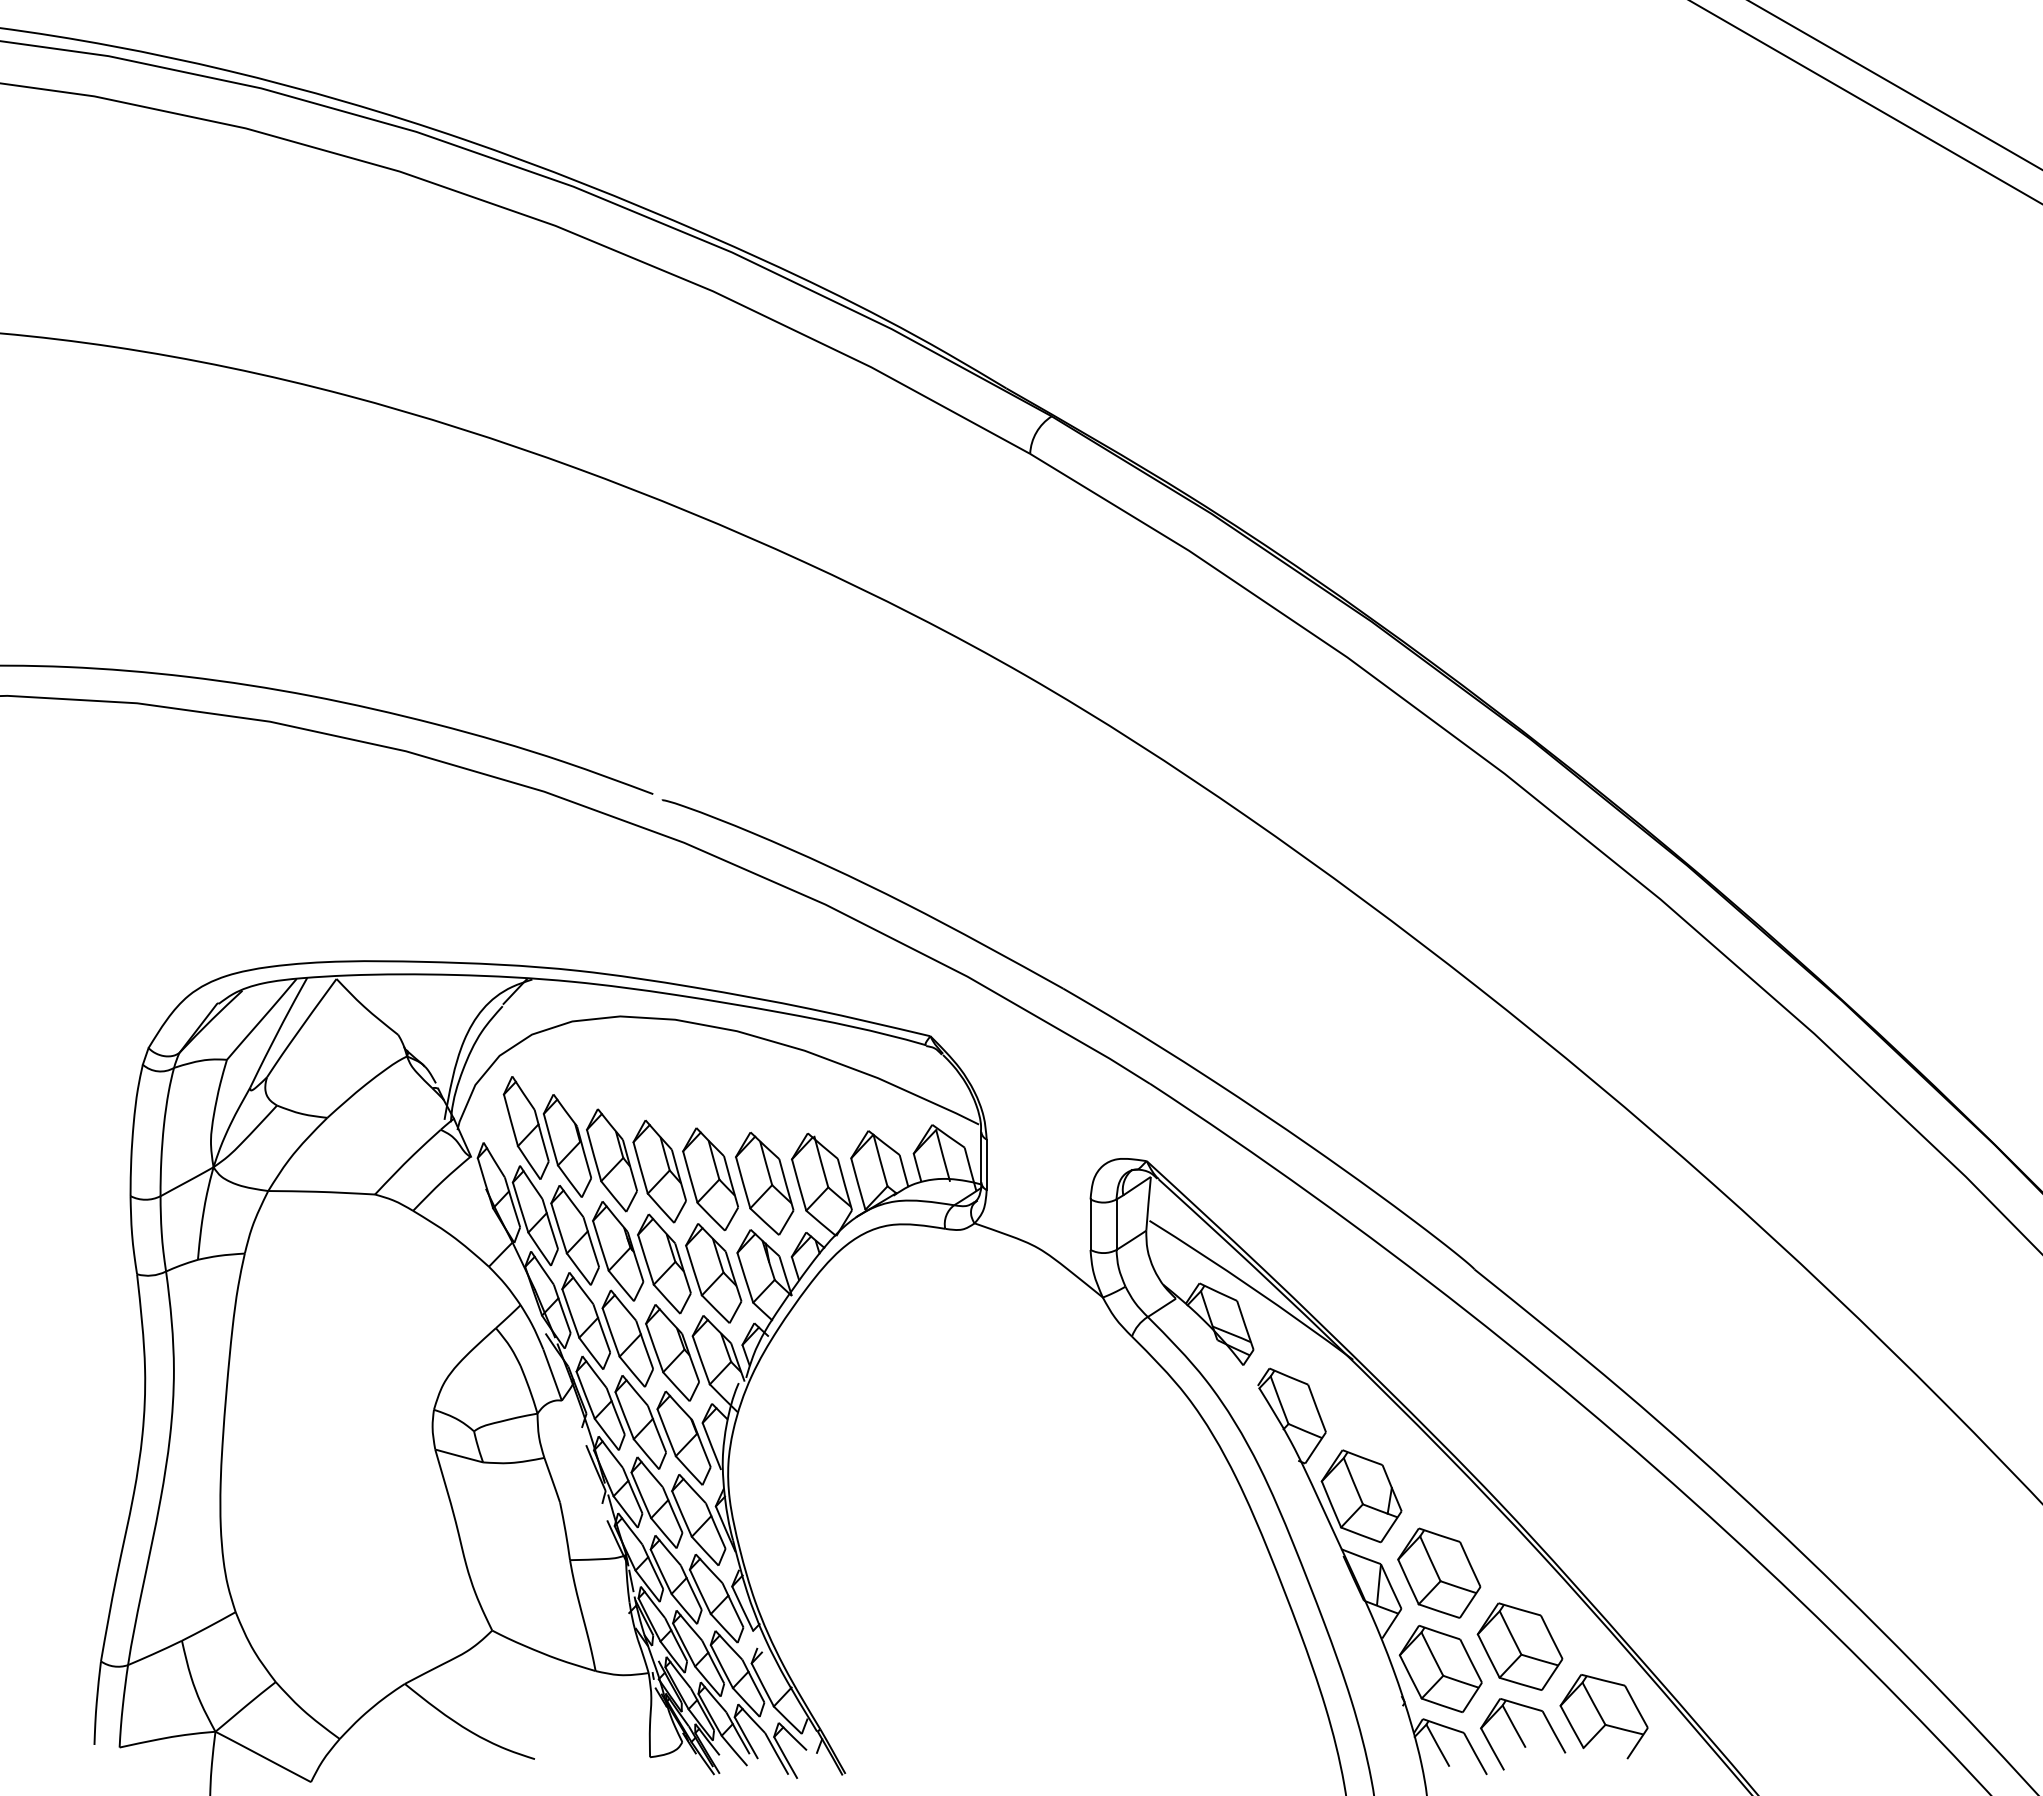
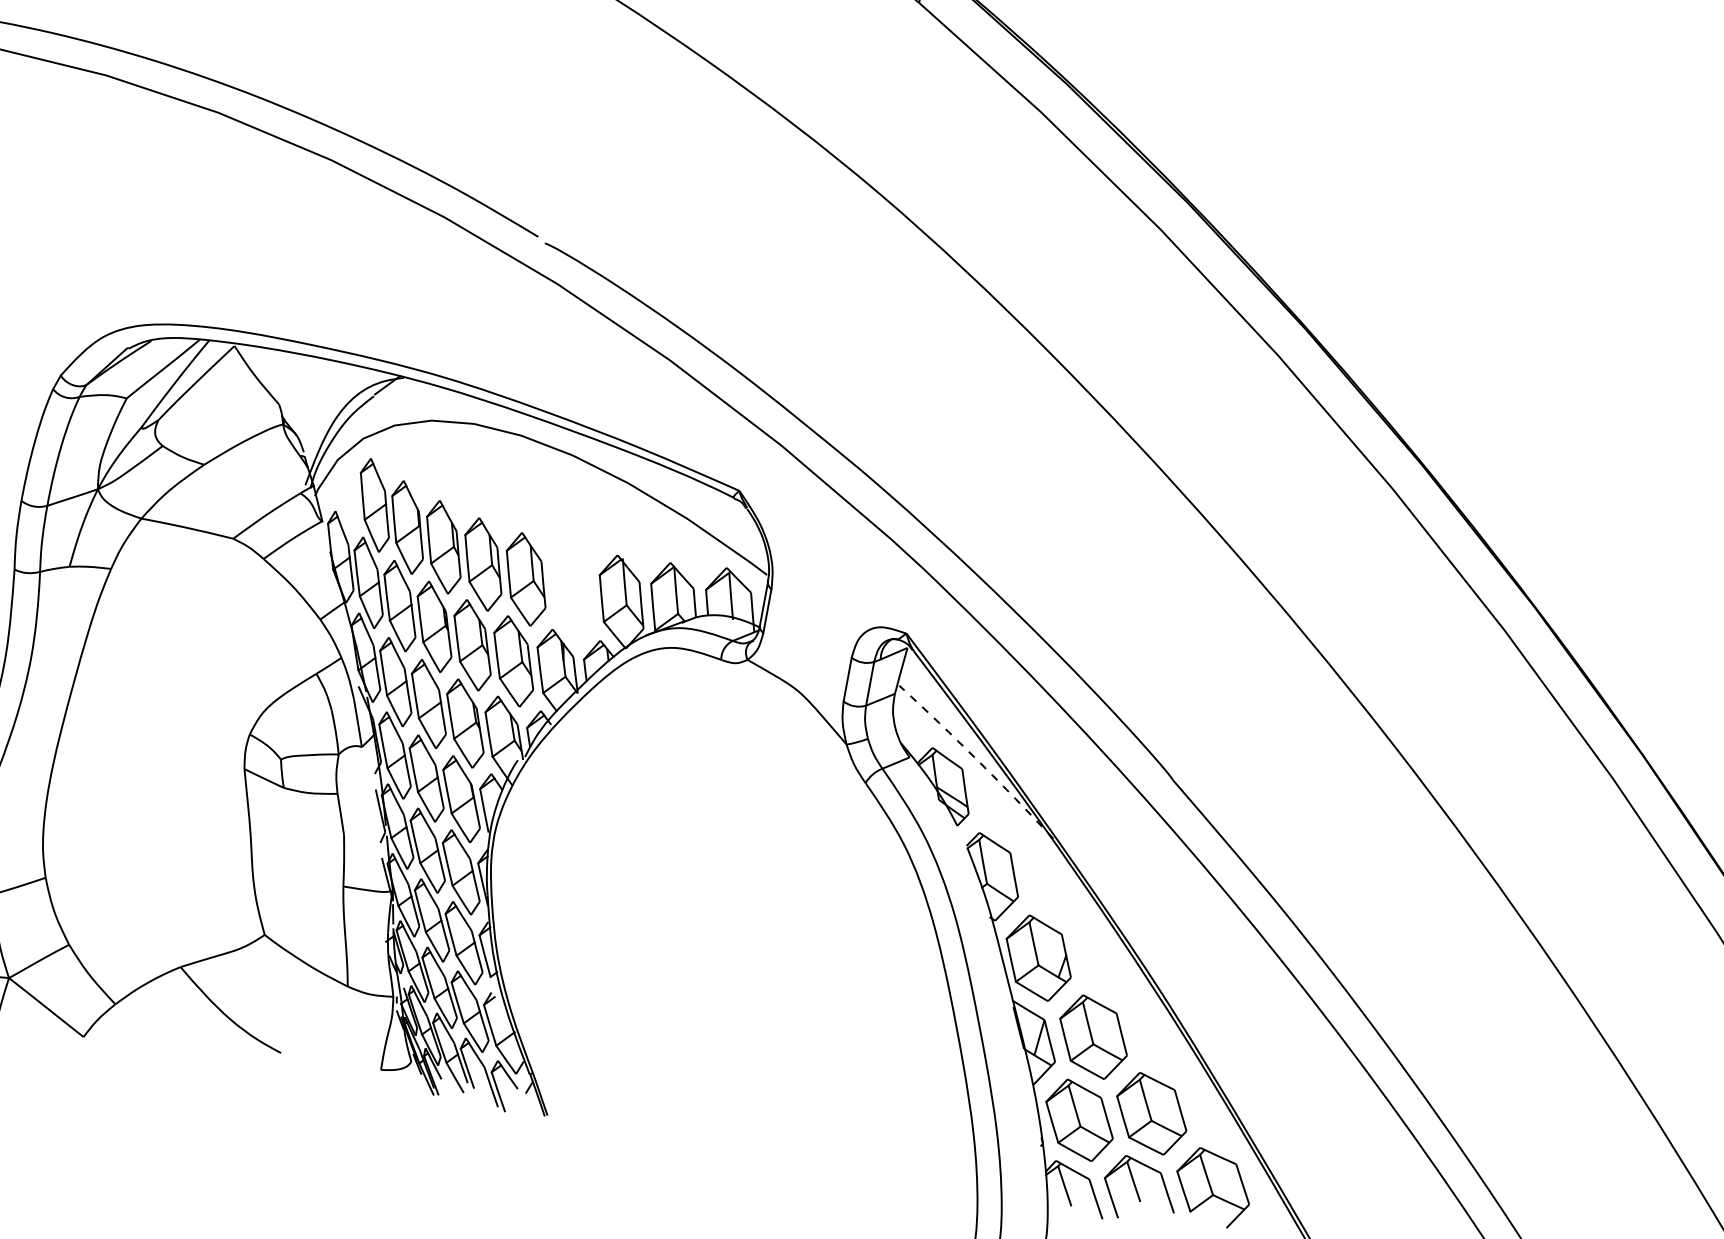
part: (764, 1183) -> (572, 591), removed
arc: (1252, 1288) -> (977, 760), solid -> dashed

